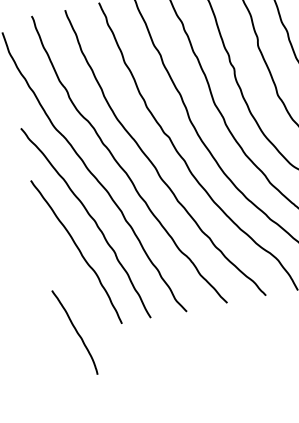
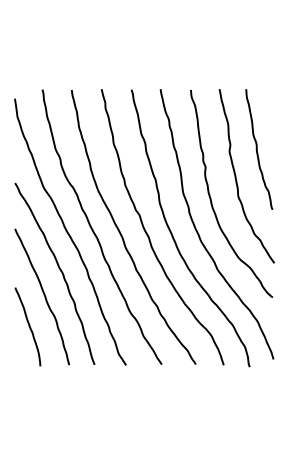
curve: (75, 331) -> (28, 326), moved

